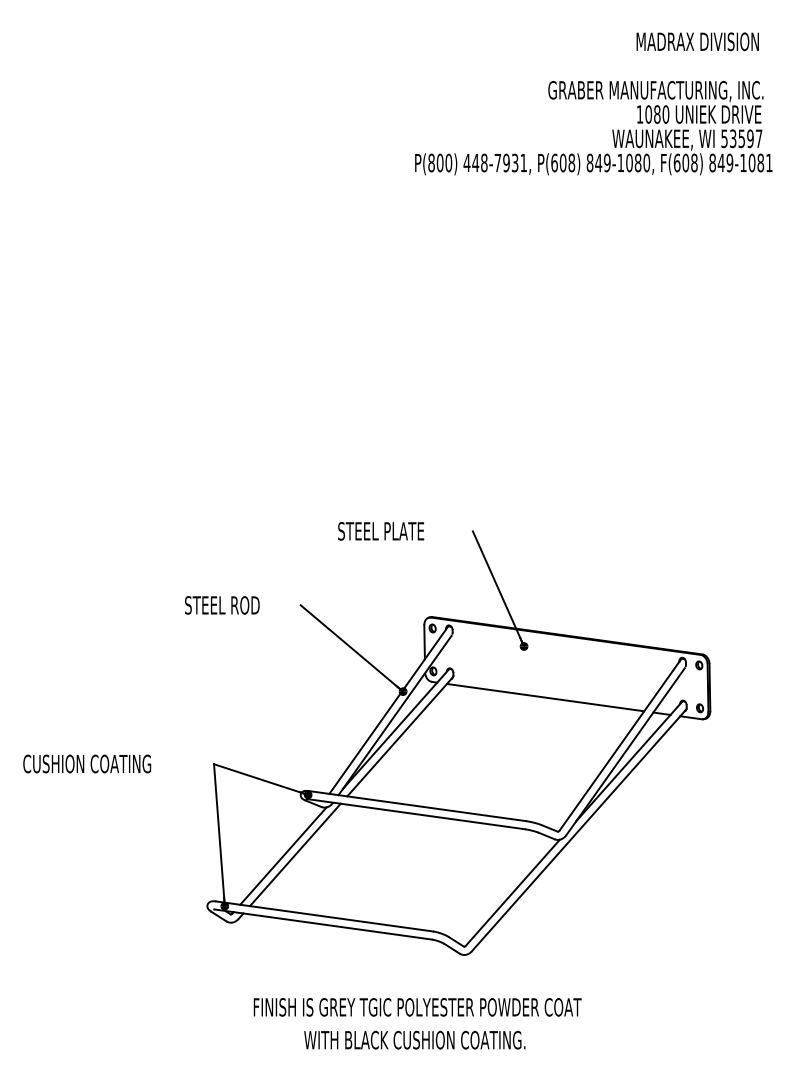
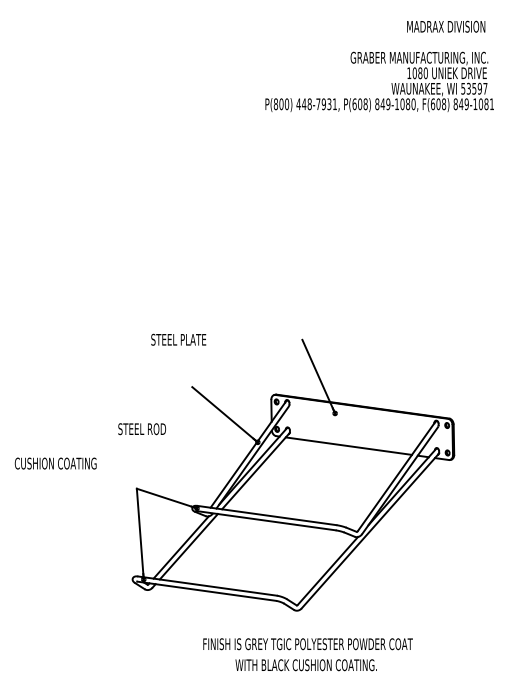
text: (380, 530) -> (178, 339), moved
text: (221, 605) -> (141, 429), moved
text: (86, 763) -> (55, 463), moved
text: (416, 1023) -> (307, 654), moved

